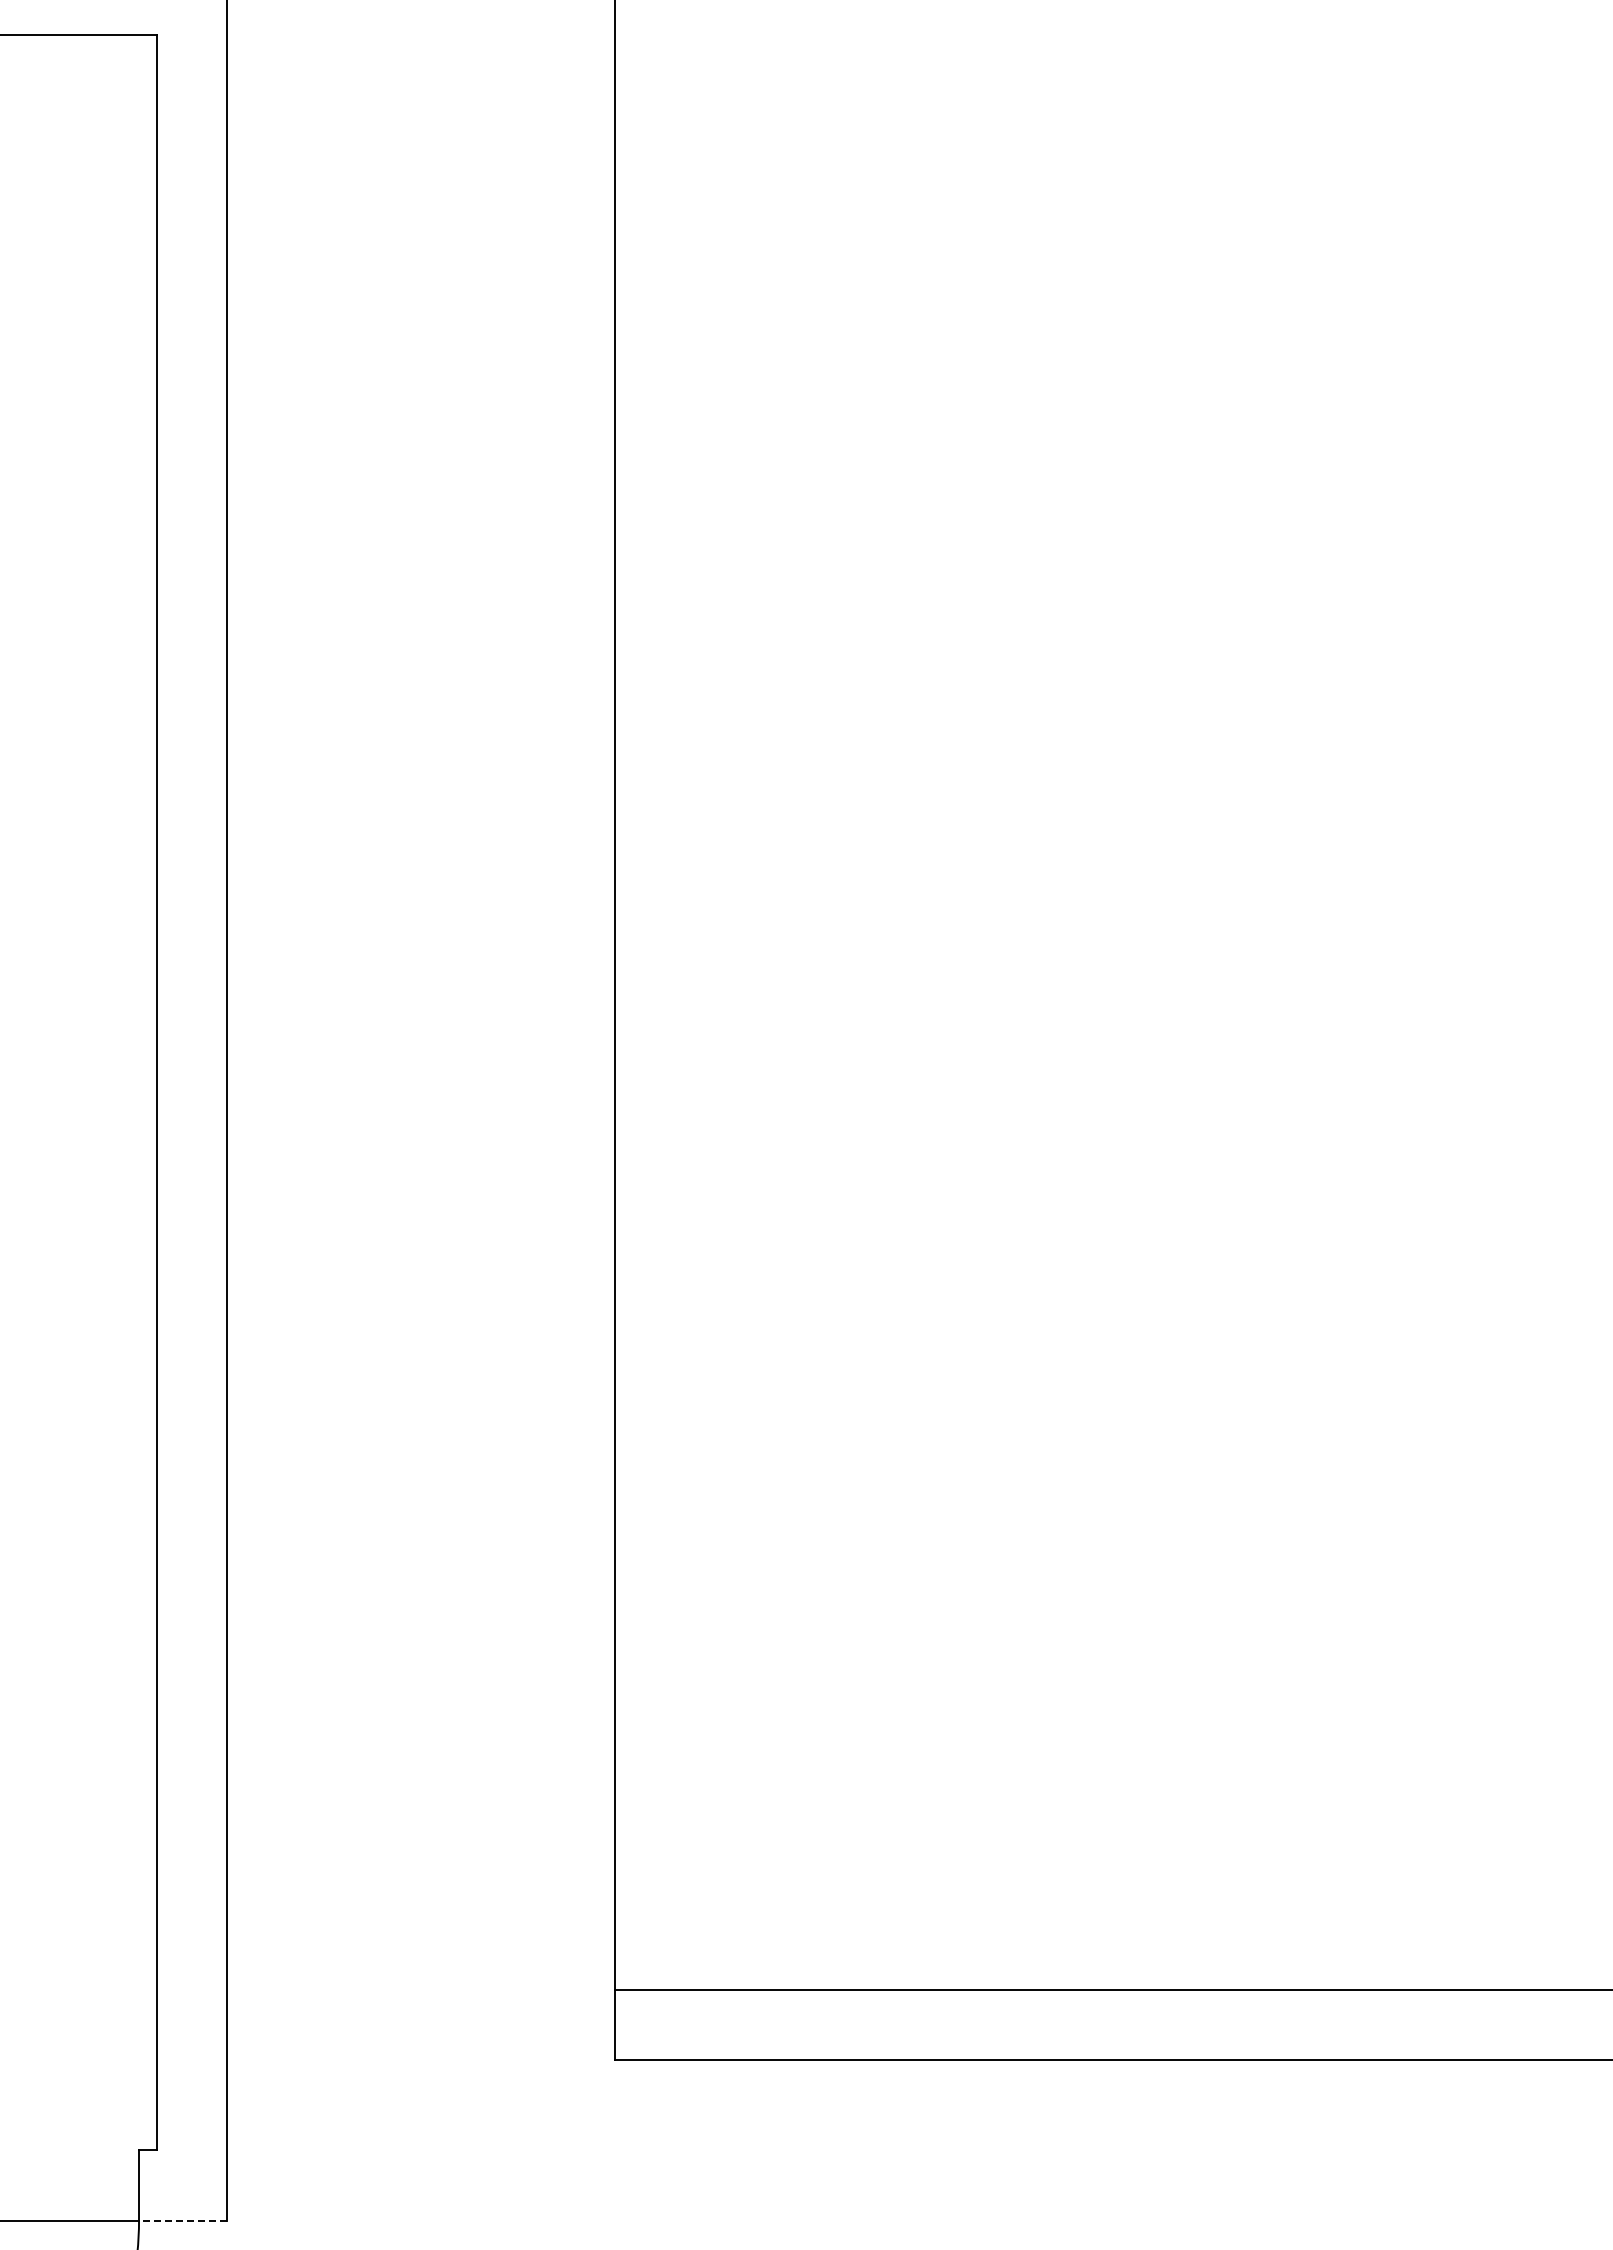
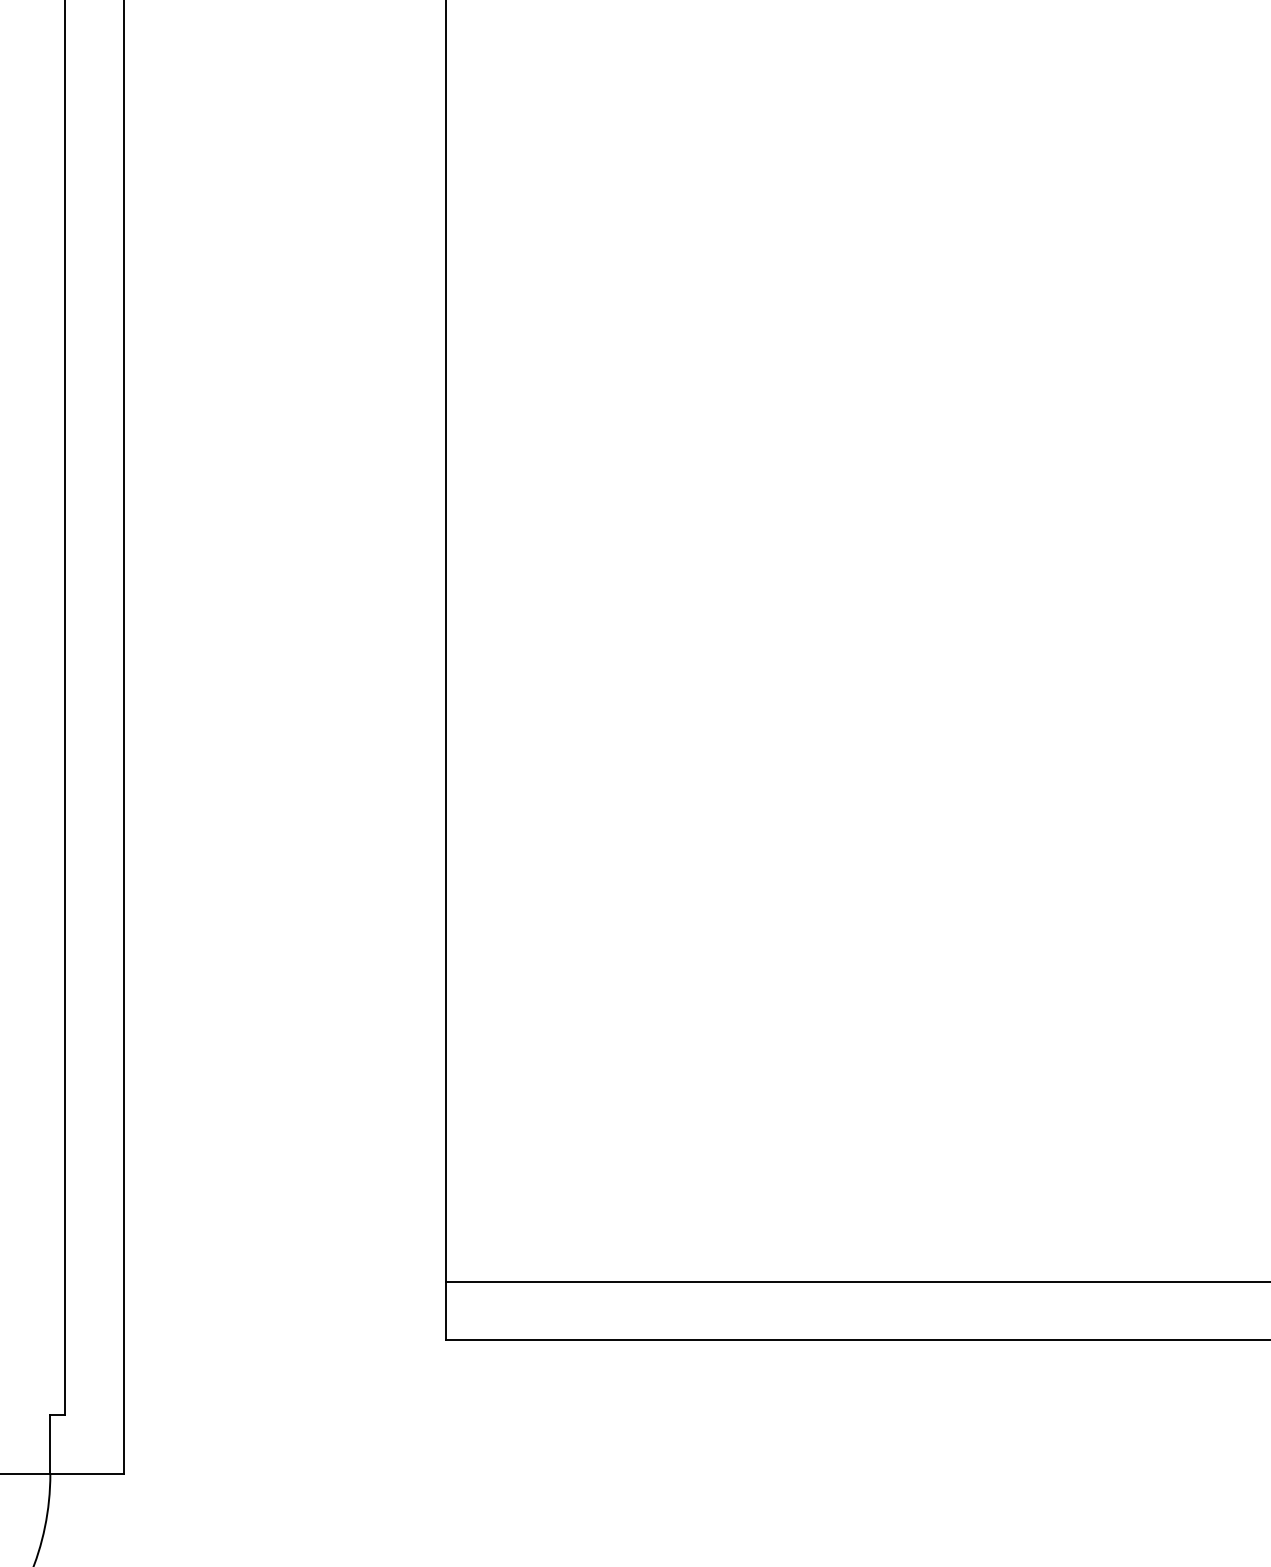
line: (182, 2220) -> (86, 1473), dashed -> solid

